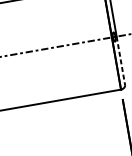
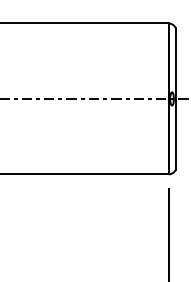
line: (120, 61) -> (175, 134), dashed -> solid

